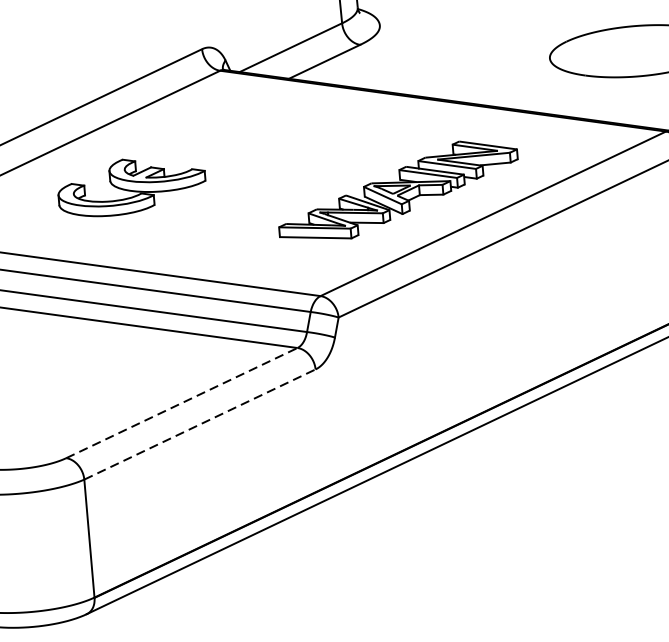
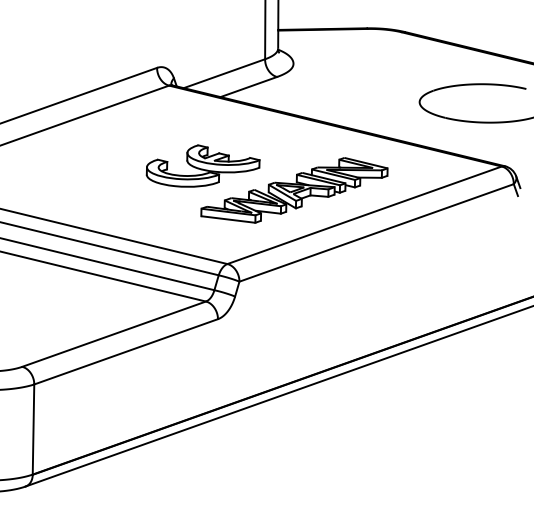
part: (130, 185) -> (202, 165), moved
line: (182, 403) -> (114, 334), dashed -> solid
line: (200, 424) -> (126, 351), dashed -> solid

